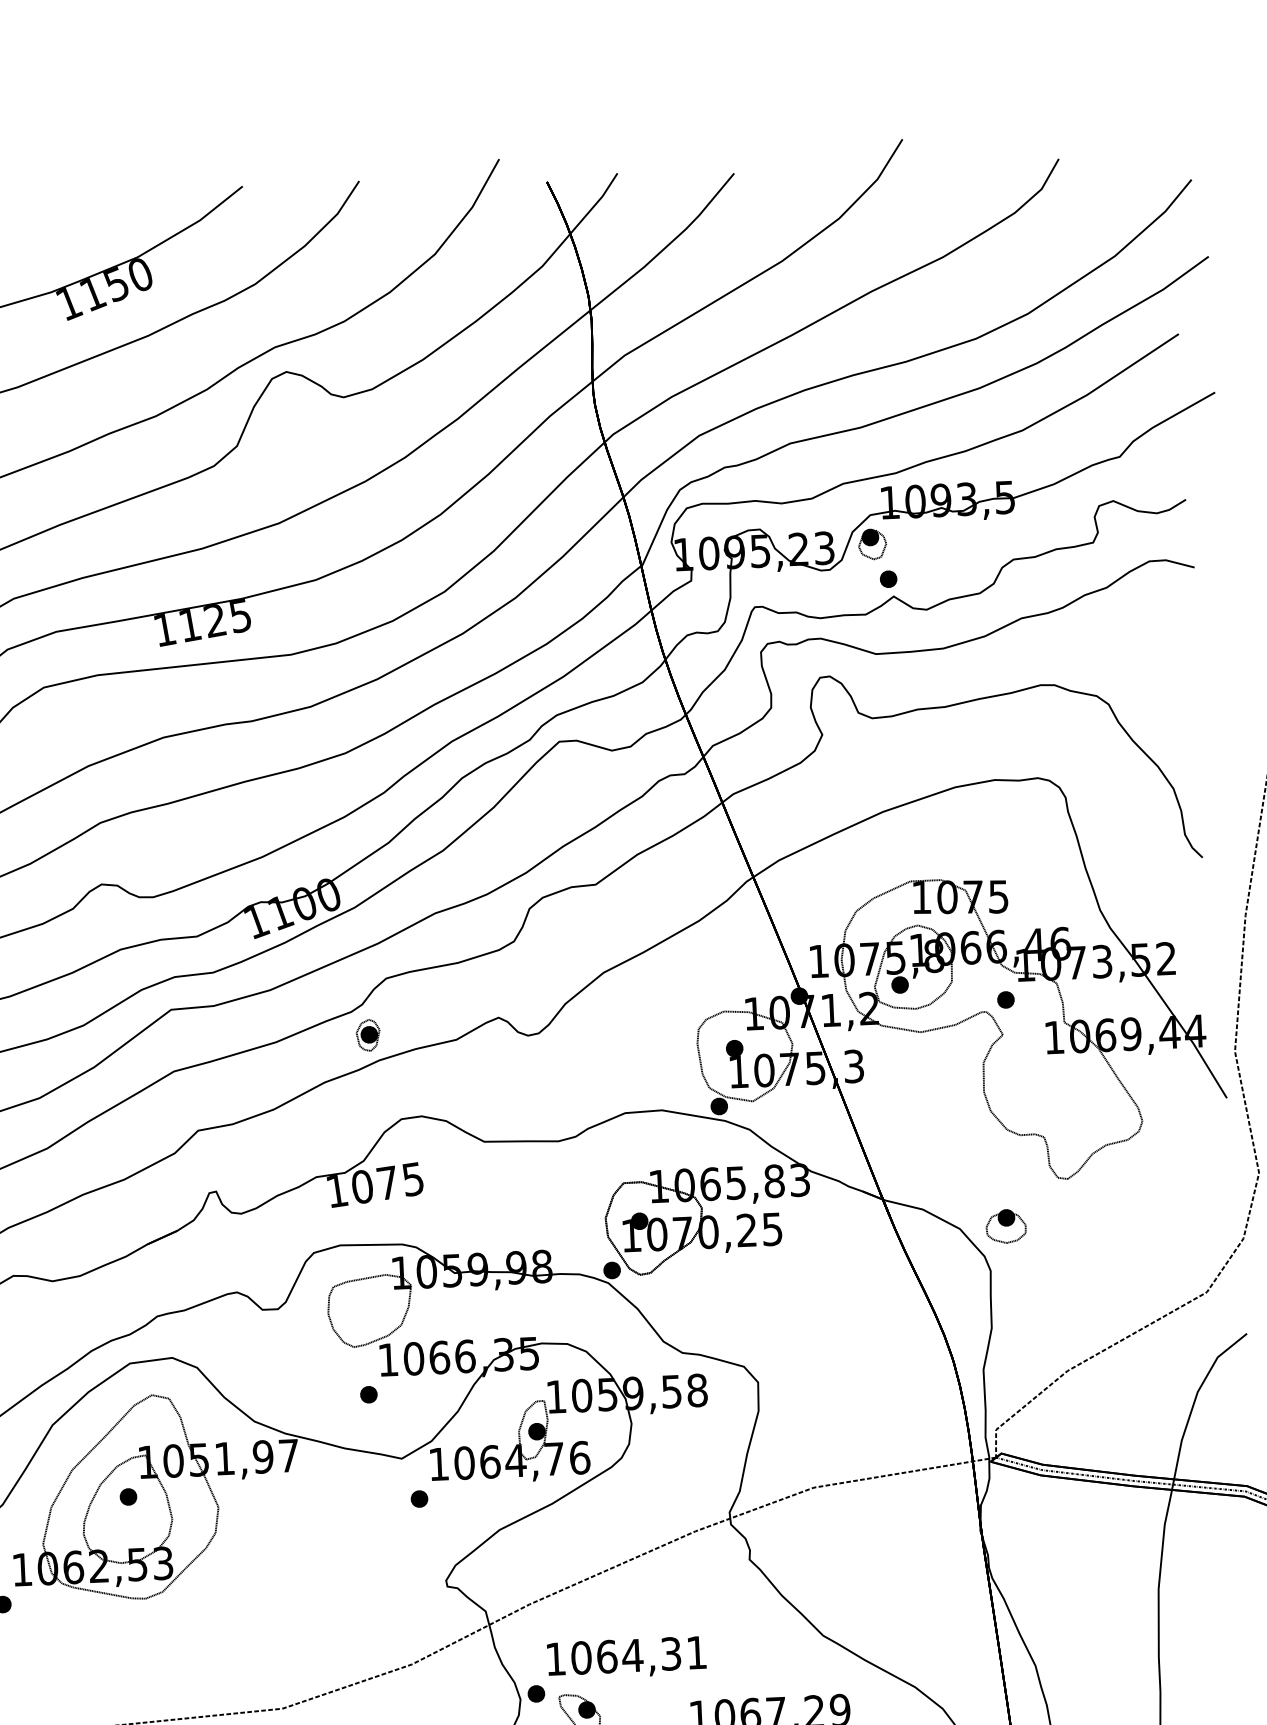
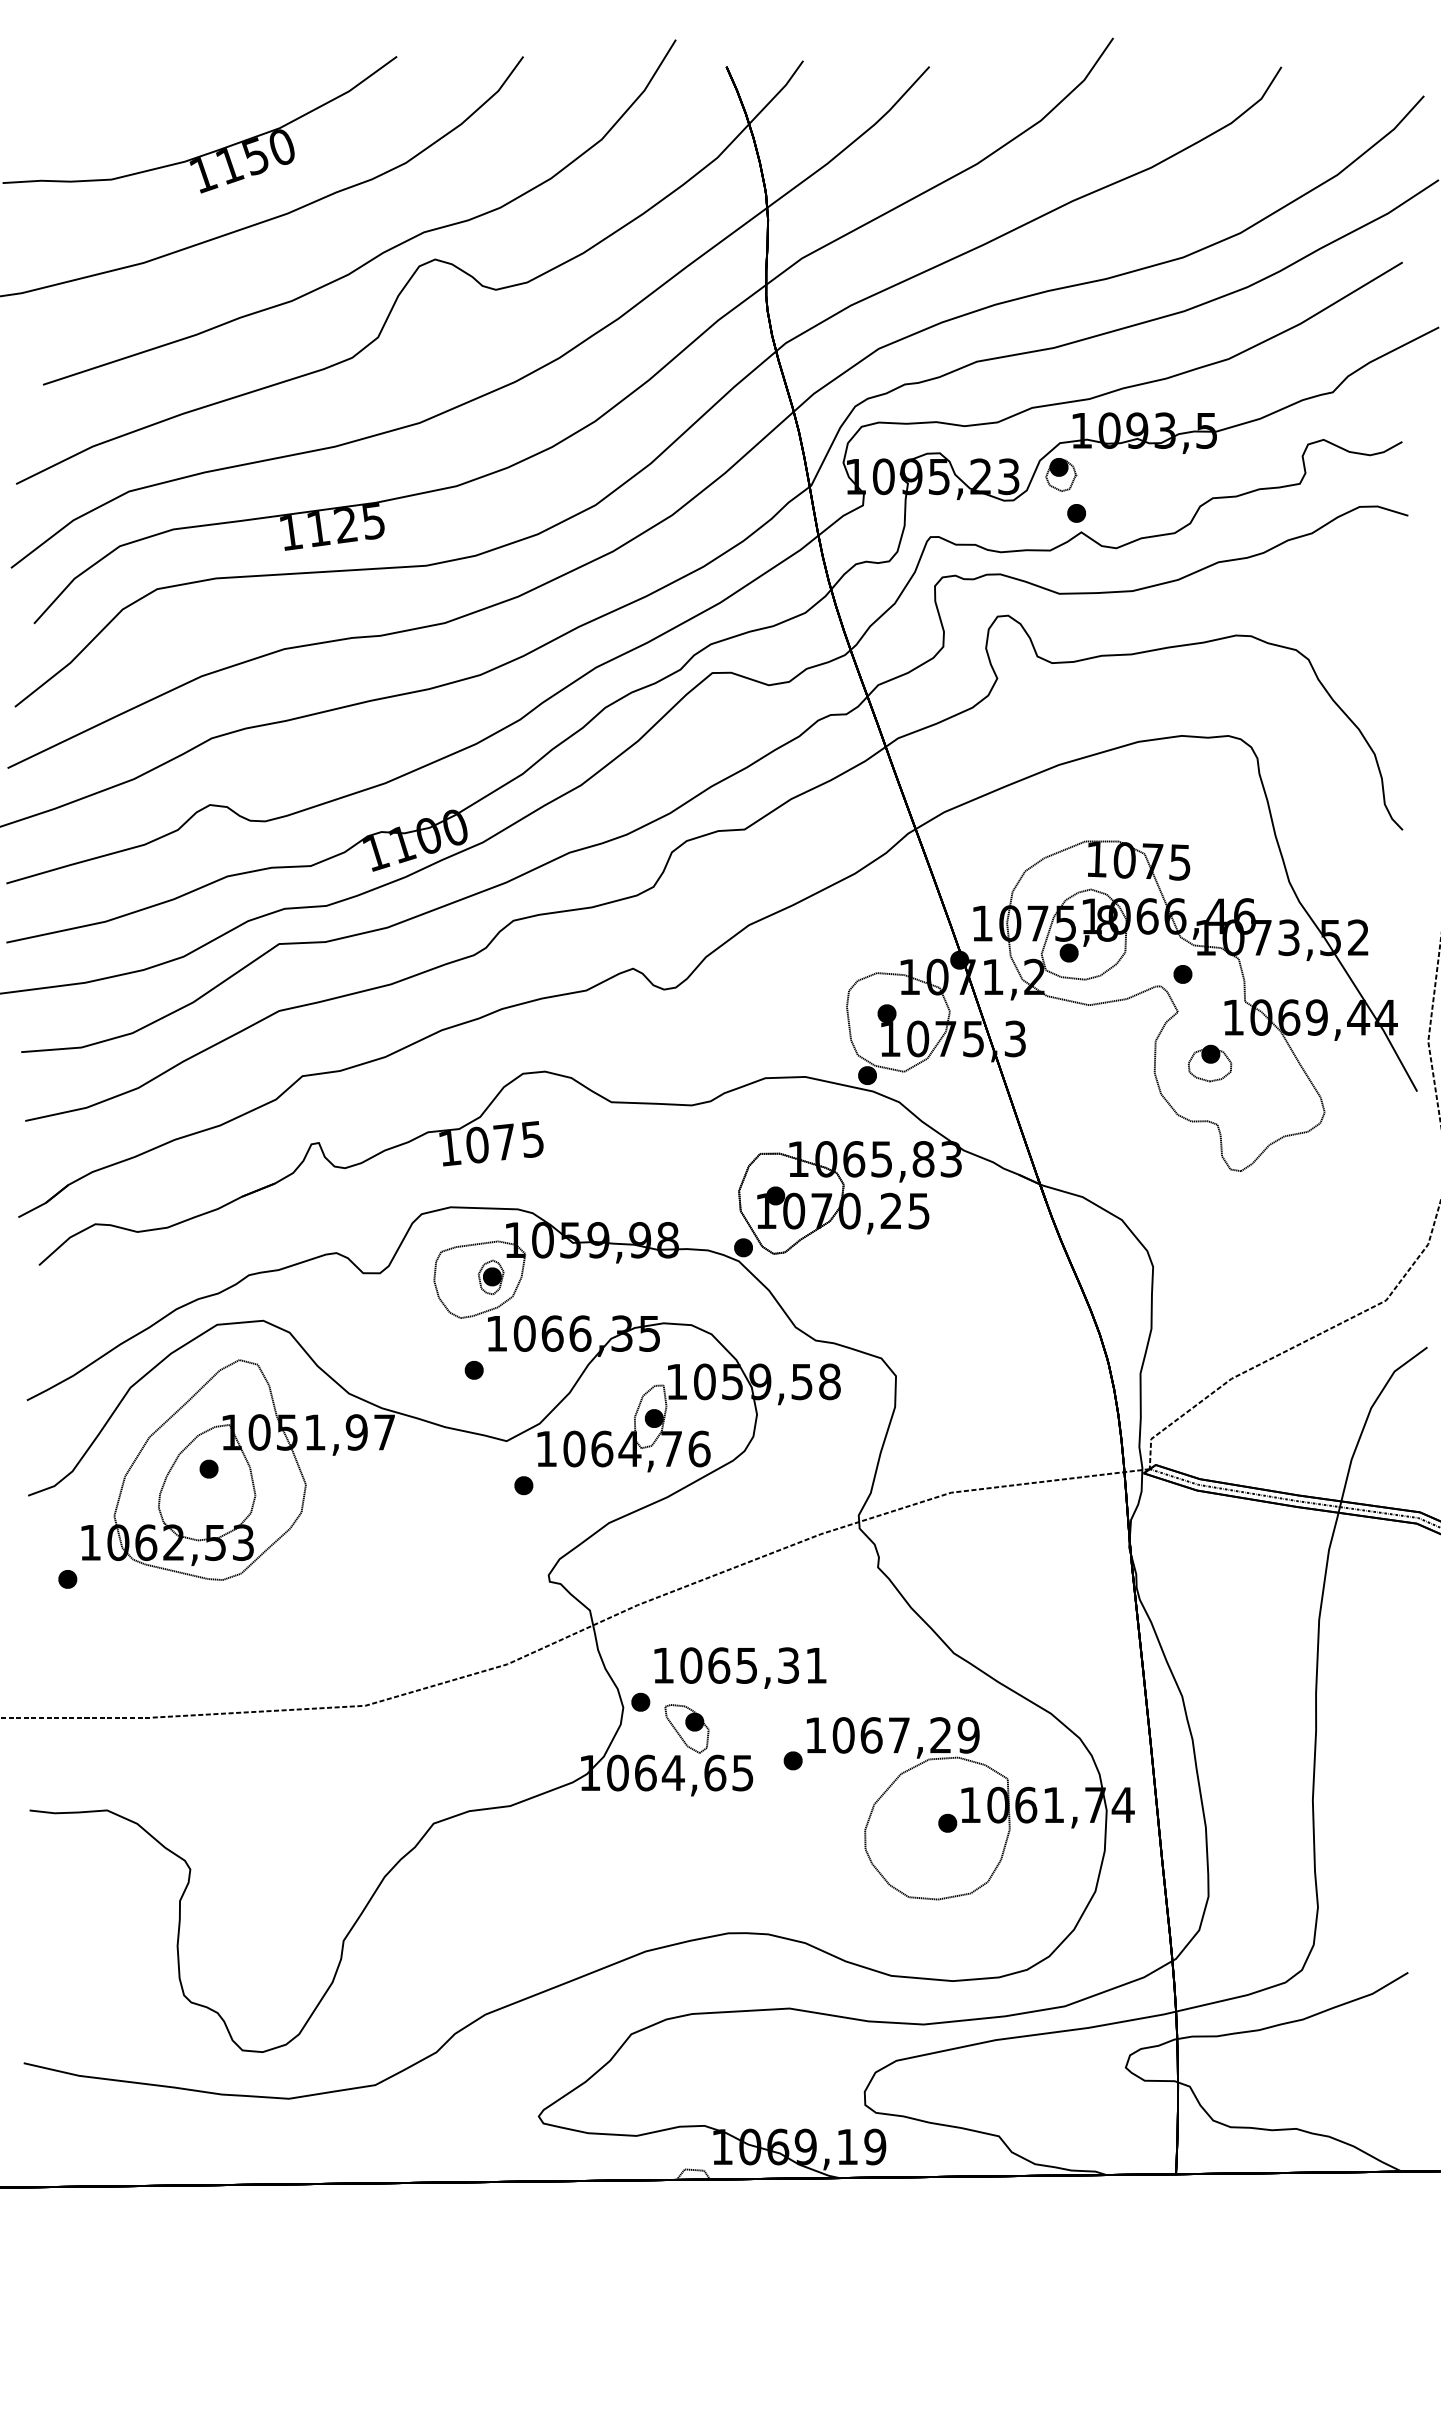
part: (367, 1034) -> (490, 1276), moved
part: (1006, 1226) -> (1210, 1063), moved
text: (632, 1655) -> (746, 1665), 1064,31 -> 1065,31

